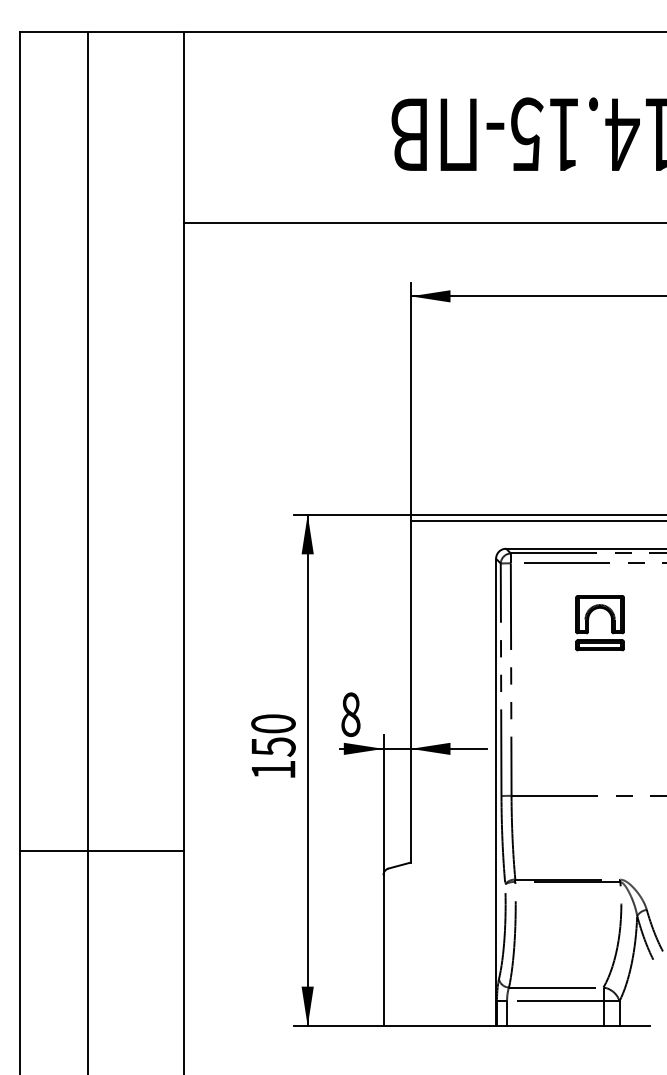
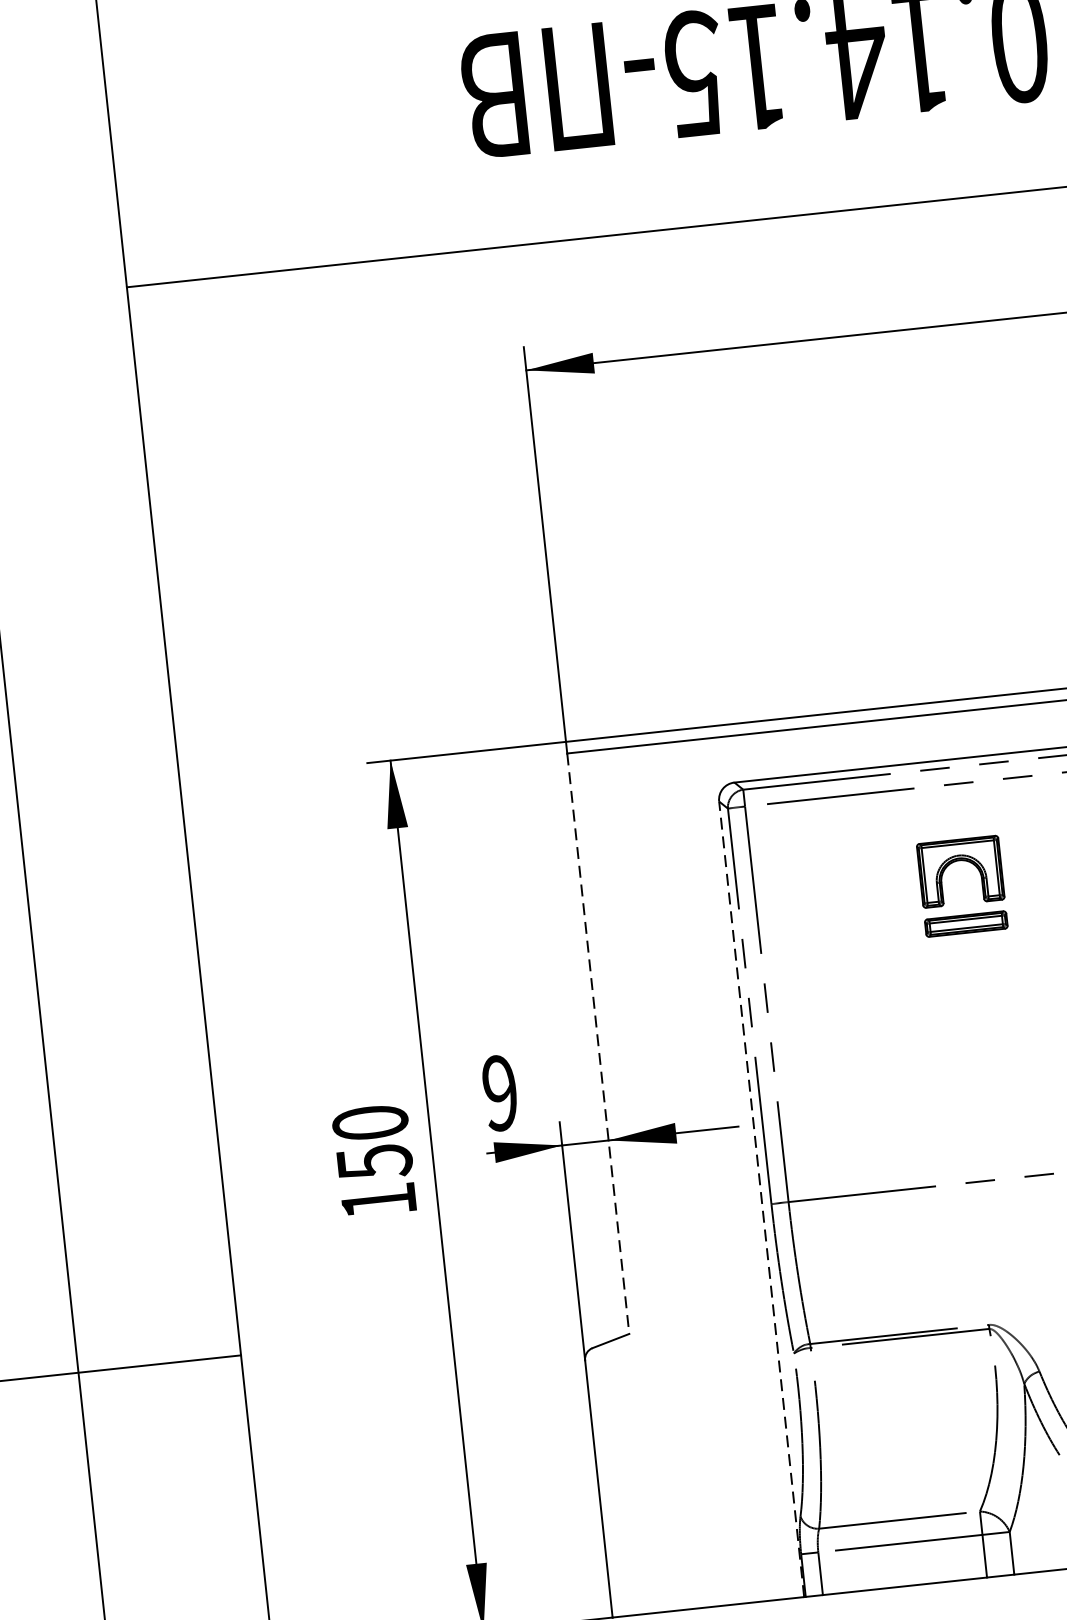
part: (588, 623) -> (942, 888), moved
line: (410, 692) -> (597, 1044), solid -> dashed
text: (350, 714) -> (499, 1092), 8 -> 9
line: (496, 792) -> (762, 1199), solid -> dashed

